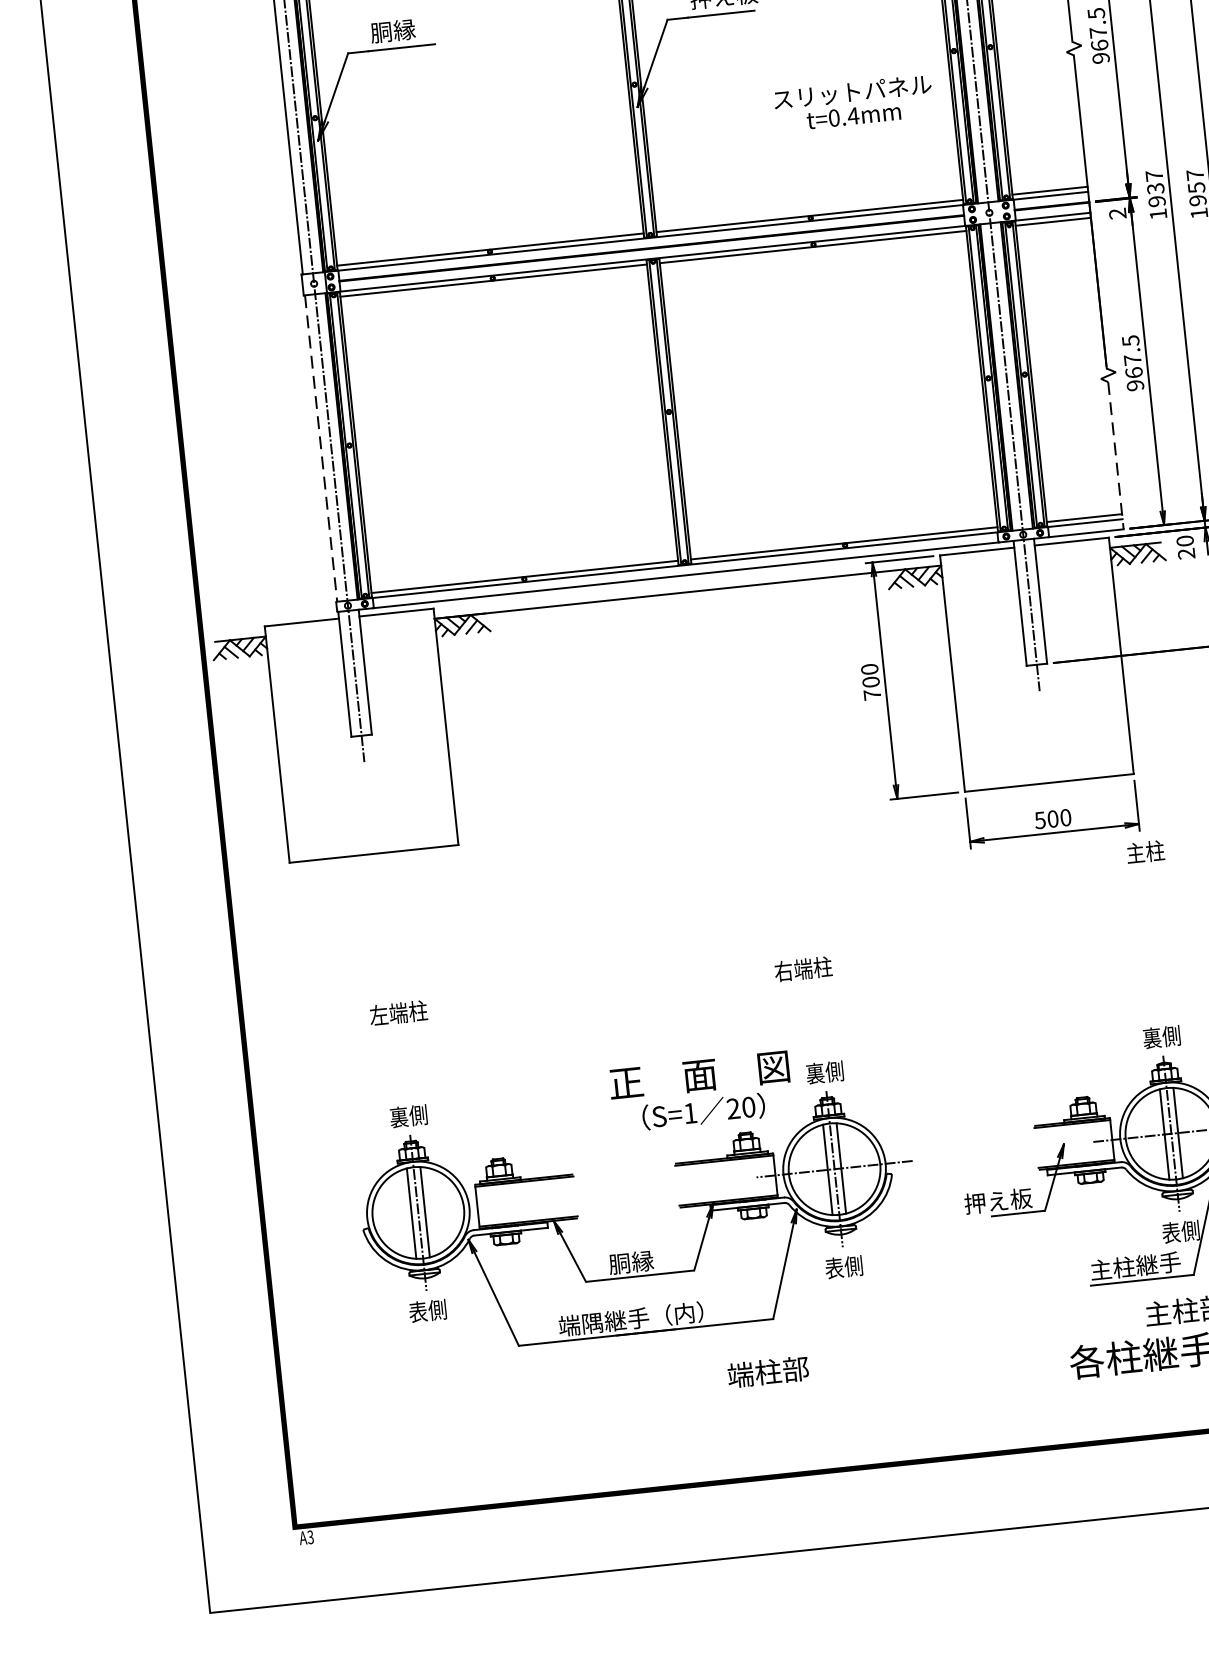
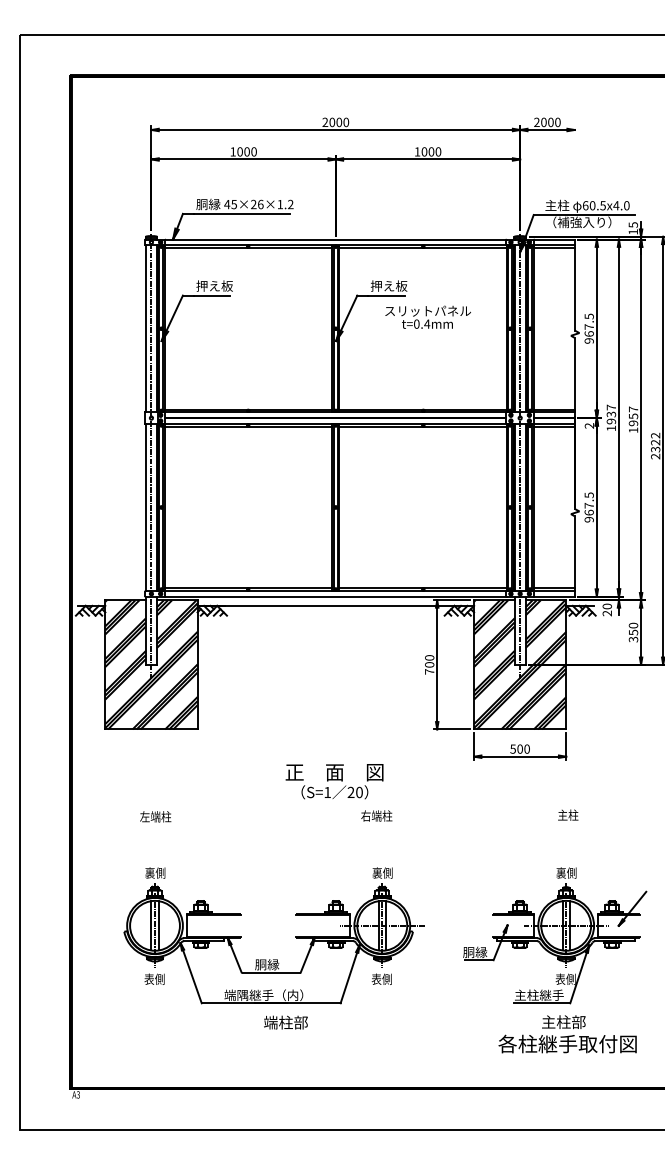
text: (404, 28) -> (214, 285), 胴縁 -> 押え板
text: (852, 102) -> (427, 316), moved
line: (320, 448) -> (145, 507), dashed -> solid
line: (1115, 455) -> (574, 556), dashed -> solid
hatch: (1037, 663) -> (520, 664), added
hatch: (361, 735) -> (151, 664), added
text: (1145, 850) -> (568, 814), moved
text: (700, 1091) -> (334, 781), moved
text: (997, 1201) -> (468, 952), 押え板 -> 胴縁
text: (767, 1371) -> (285, 1022), moved

